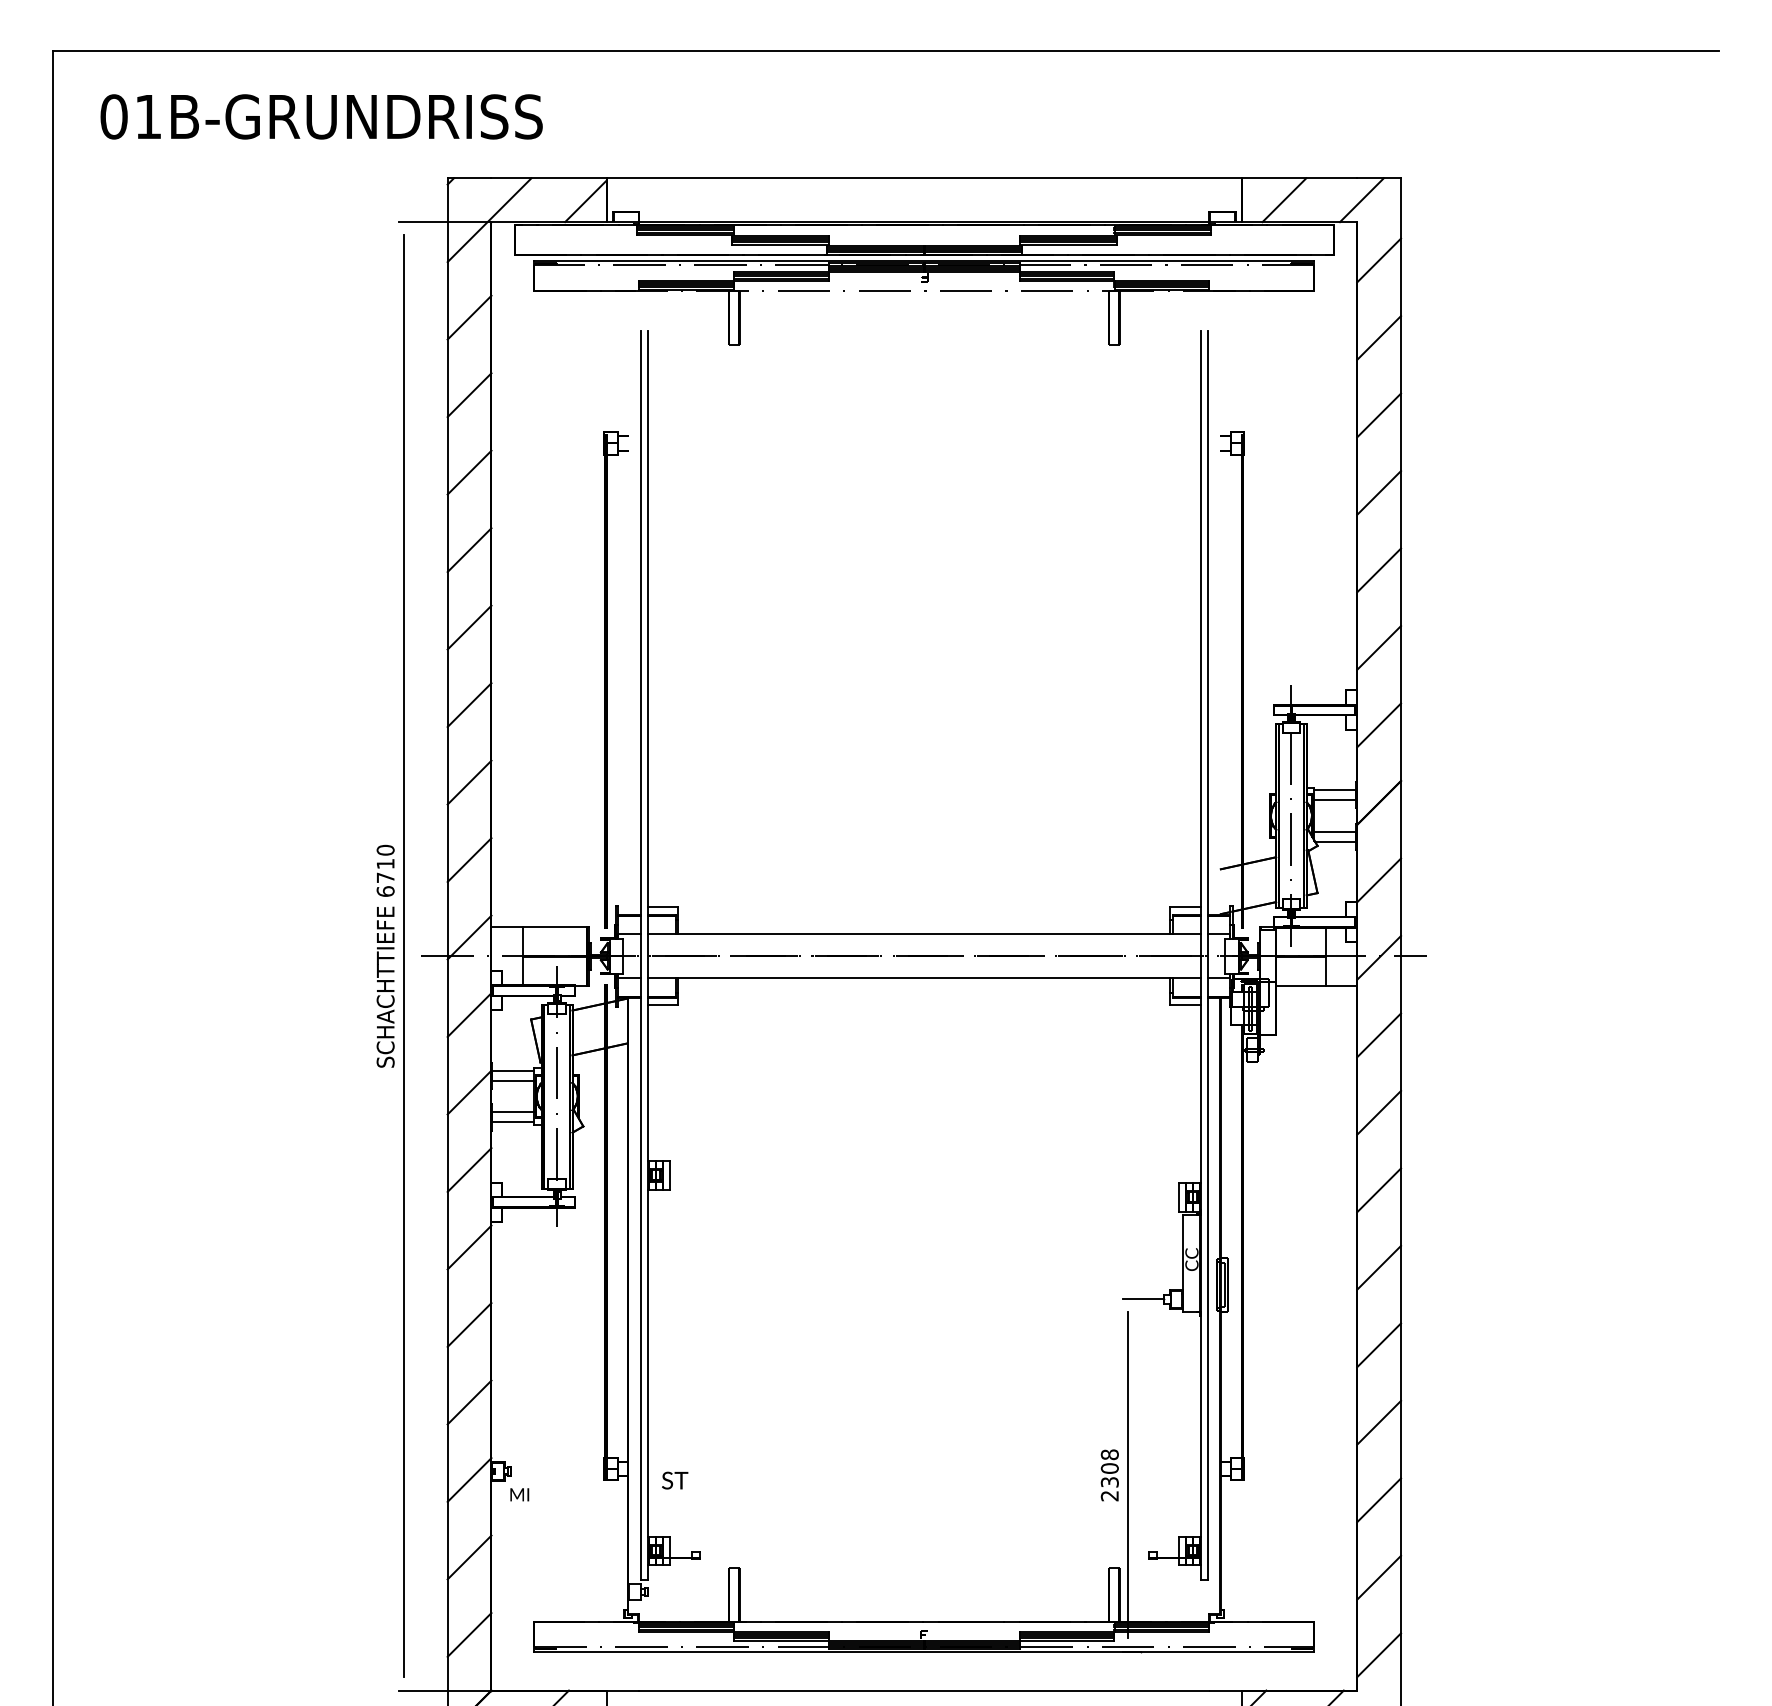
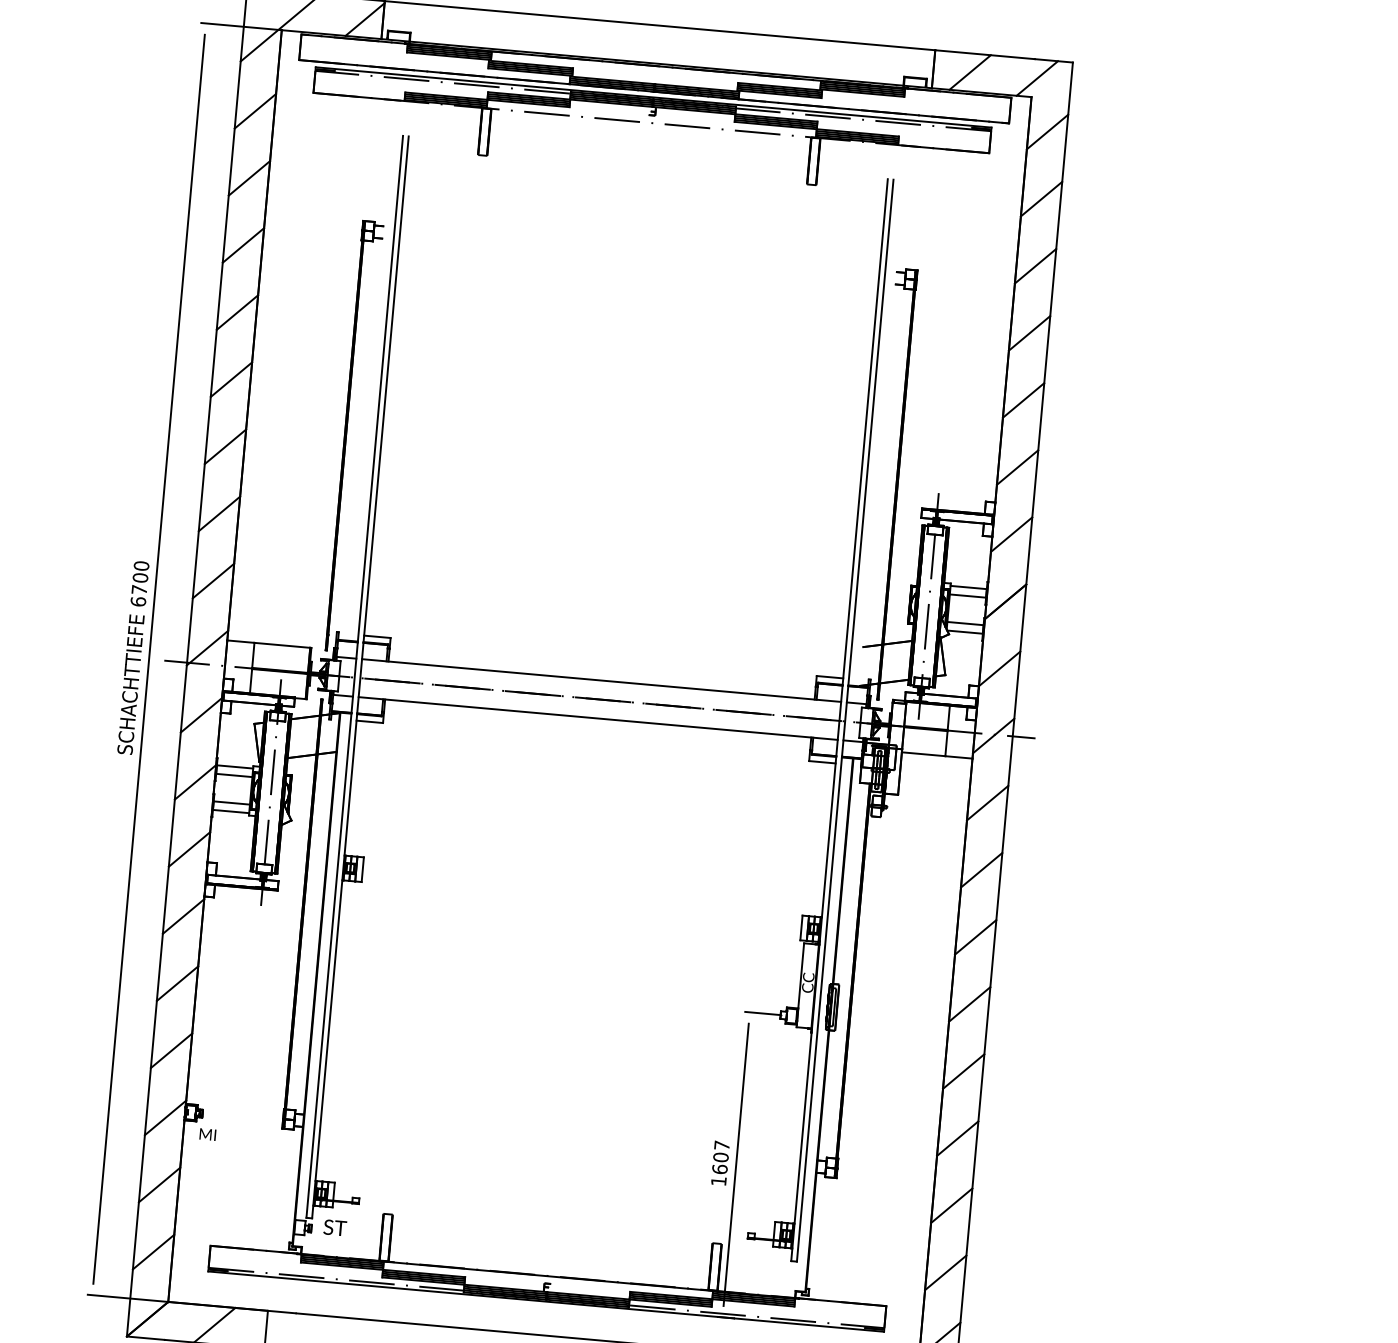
text: (385, 863) -> (140, 577), 6710 -> 6700
text: (1109, 1475) -> (720, 1163), 2308 -> 1607
text: (675, 1480) -> (335, 1227), moved

